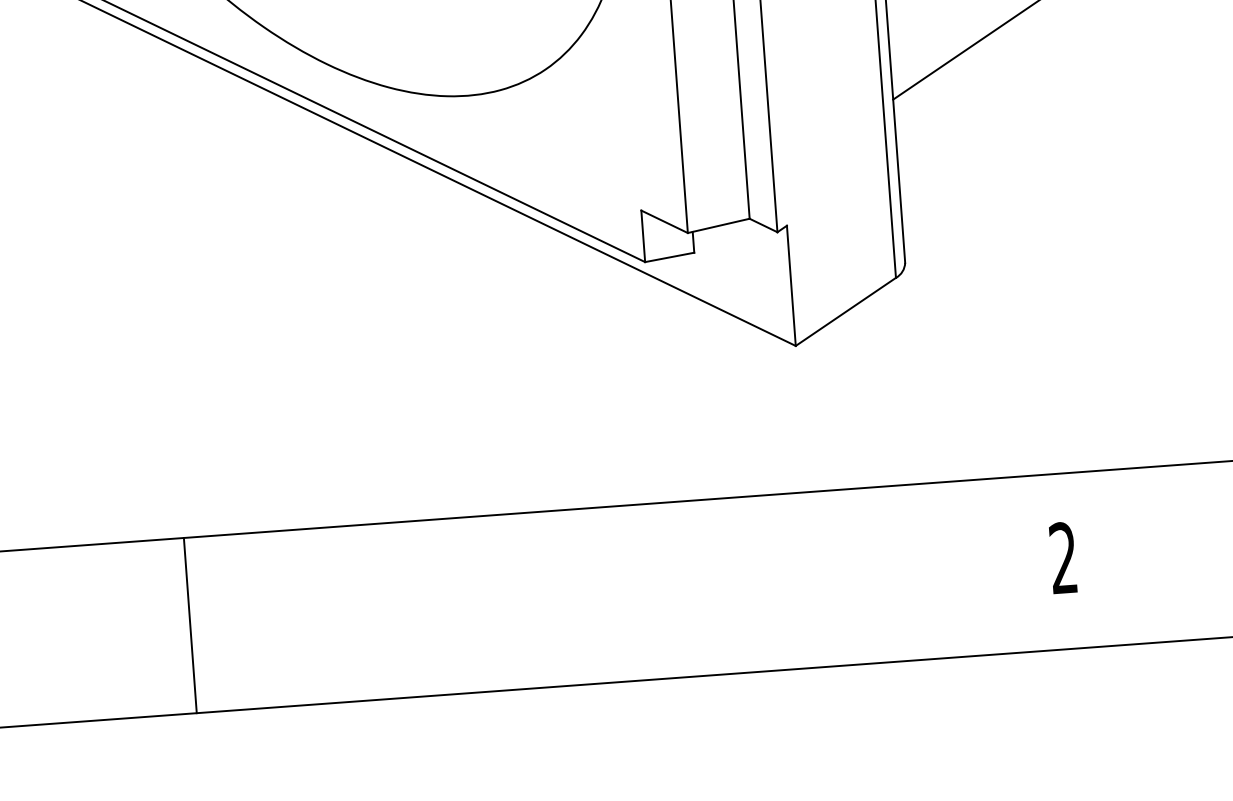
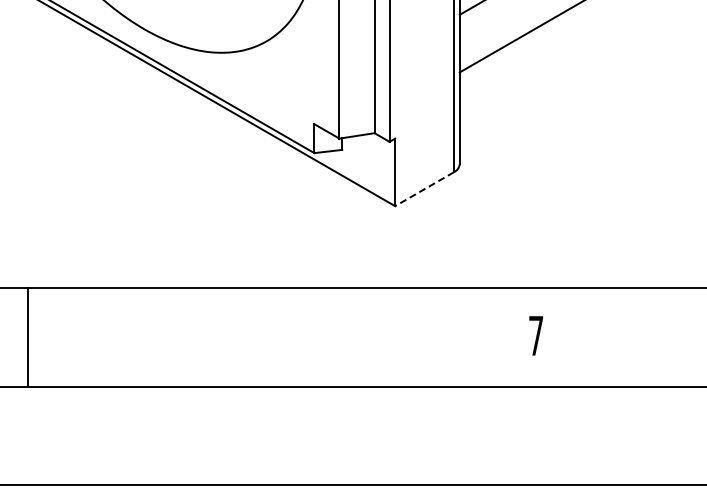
line: (845, 312) -> (424, 189), solid -> dashed
text: (1064, 557) -> (536, 335), 2 -> 7
line: (190, 625) -> (28, 337), moved

